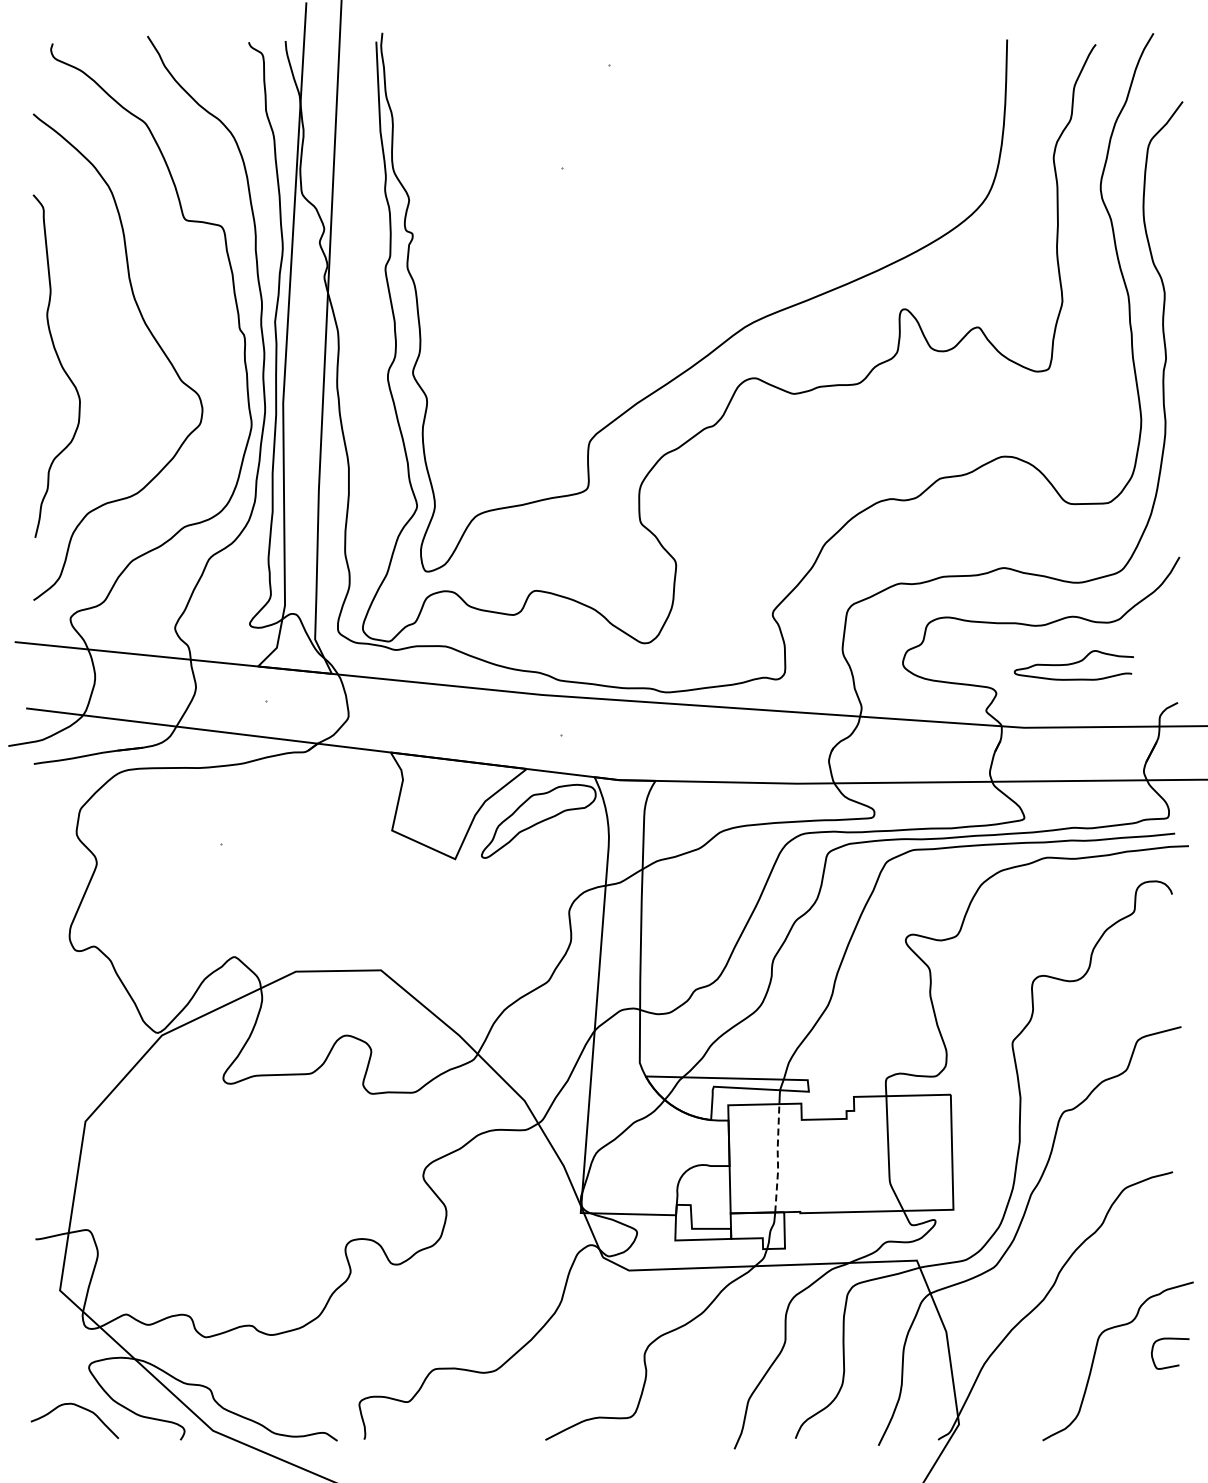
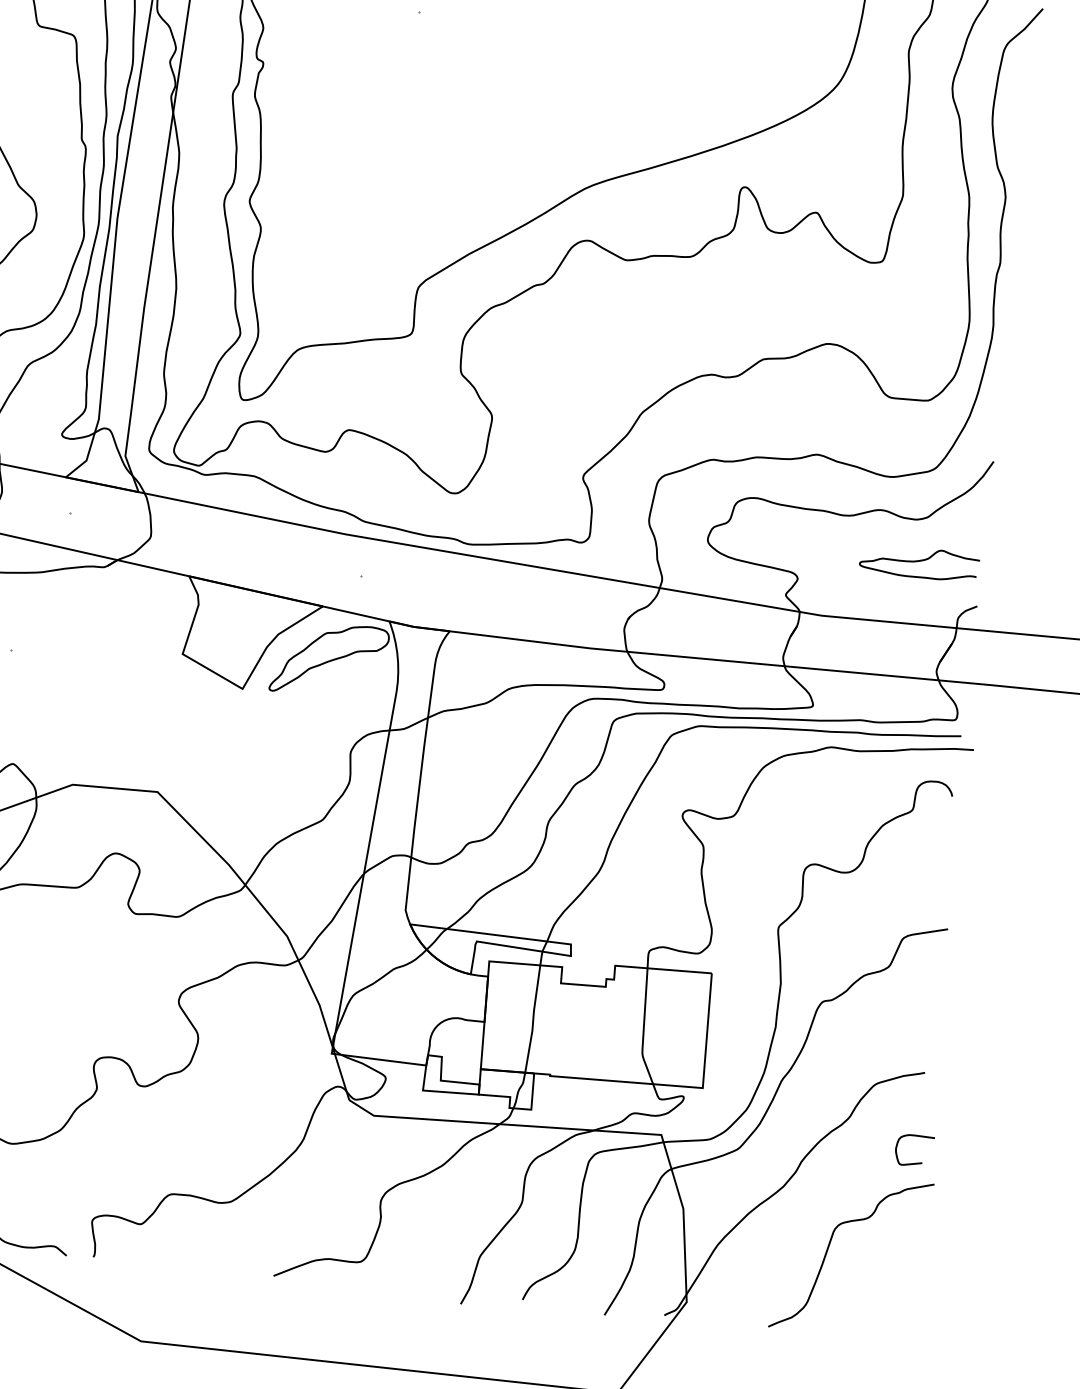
curve: (1073, 664) -> (919, 561), moved
line: (777, 1158) -> (532, 1019), dashed -> solid
curve: (1171, 1365) -> (914, 1162), moved

